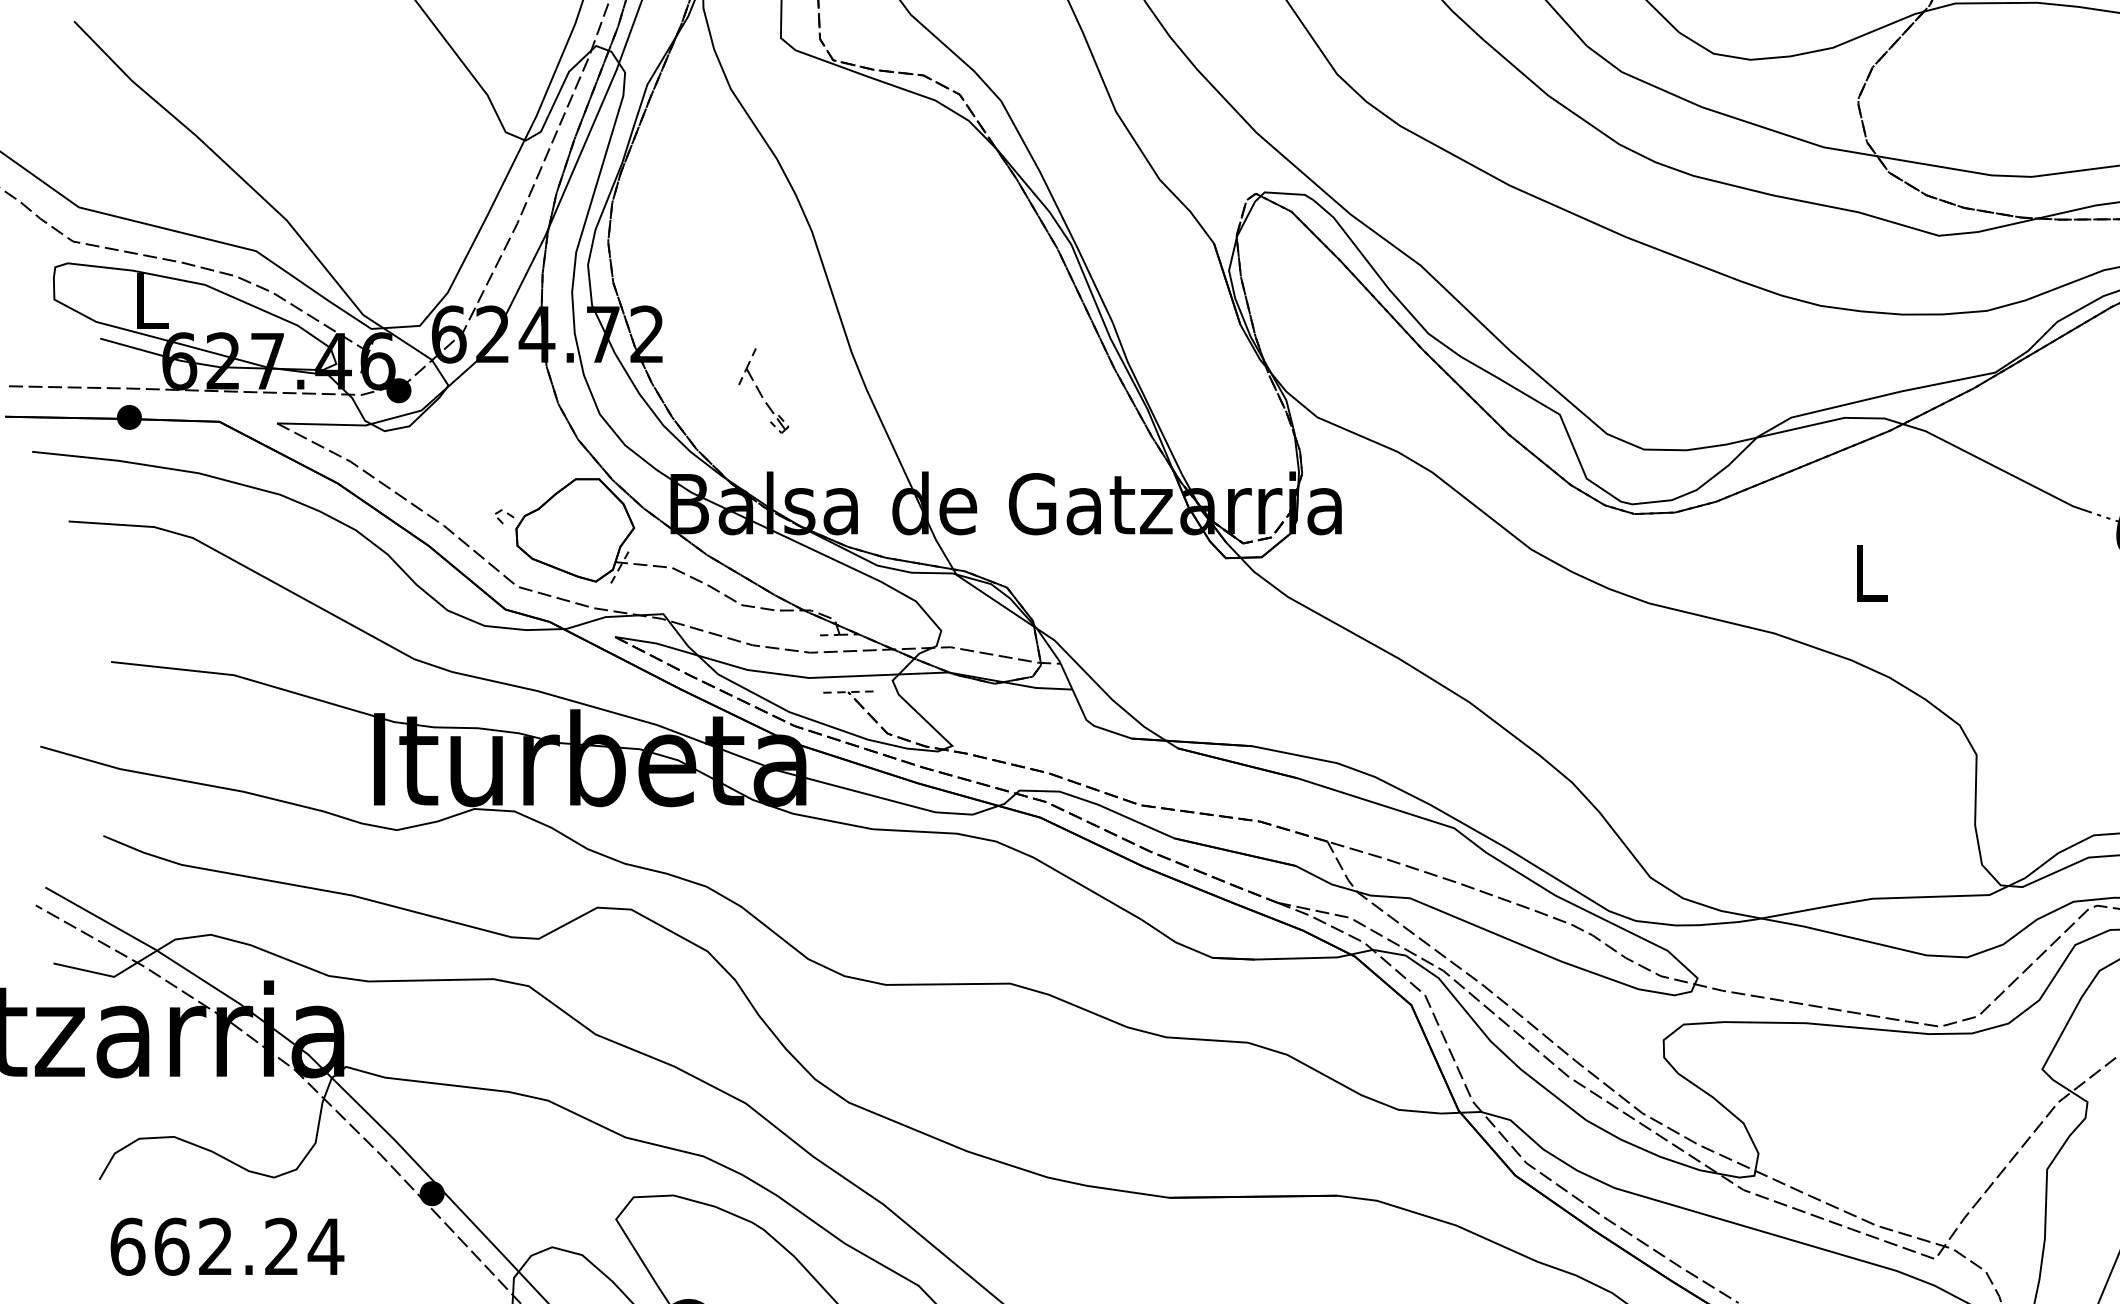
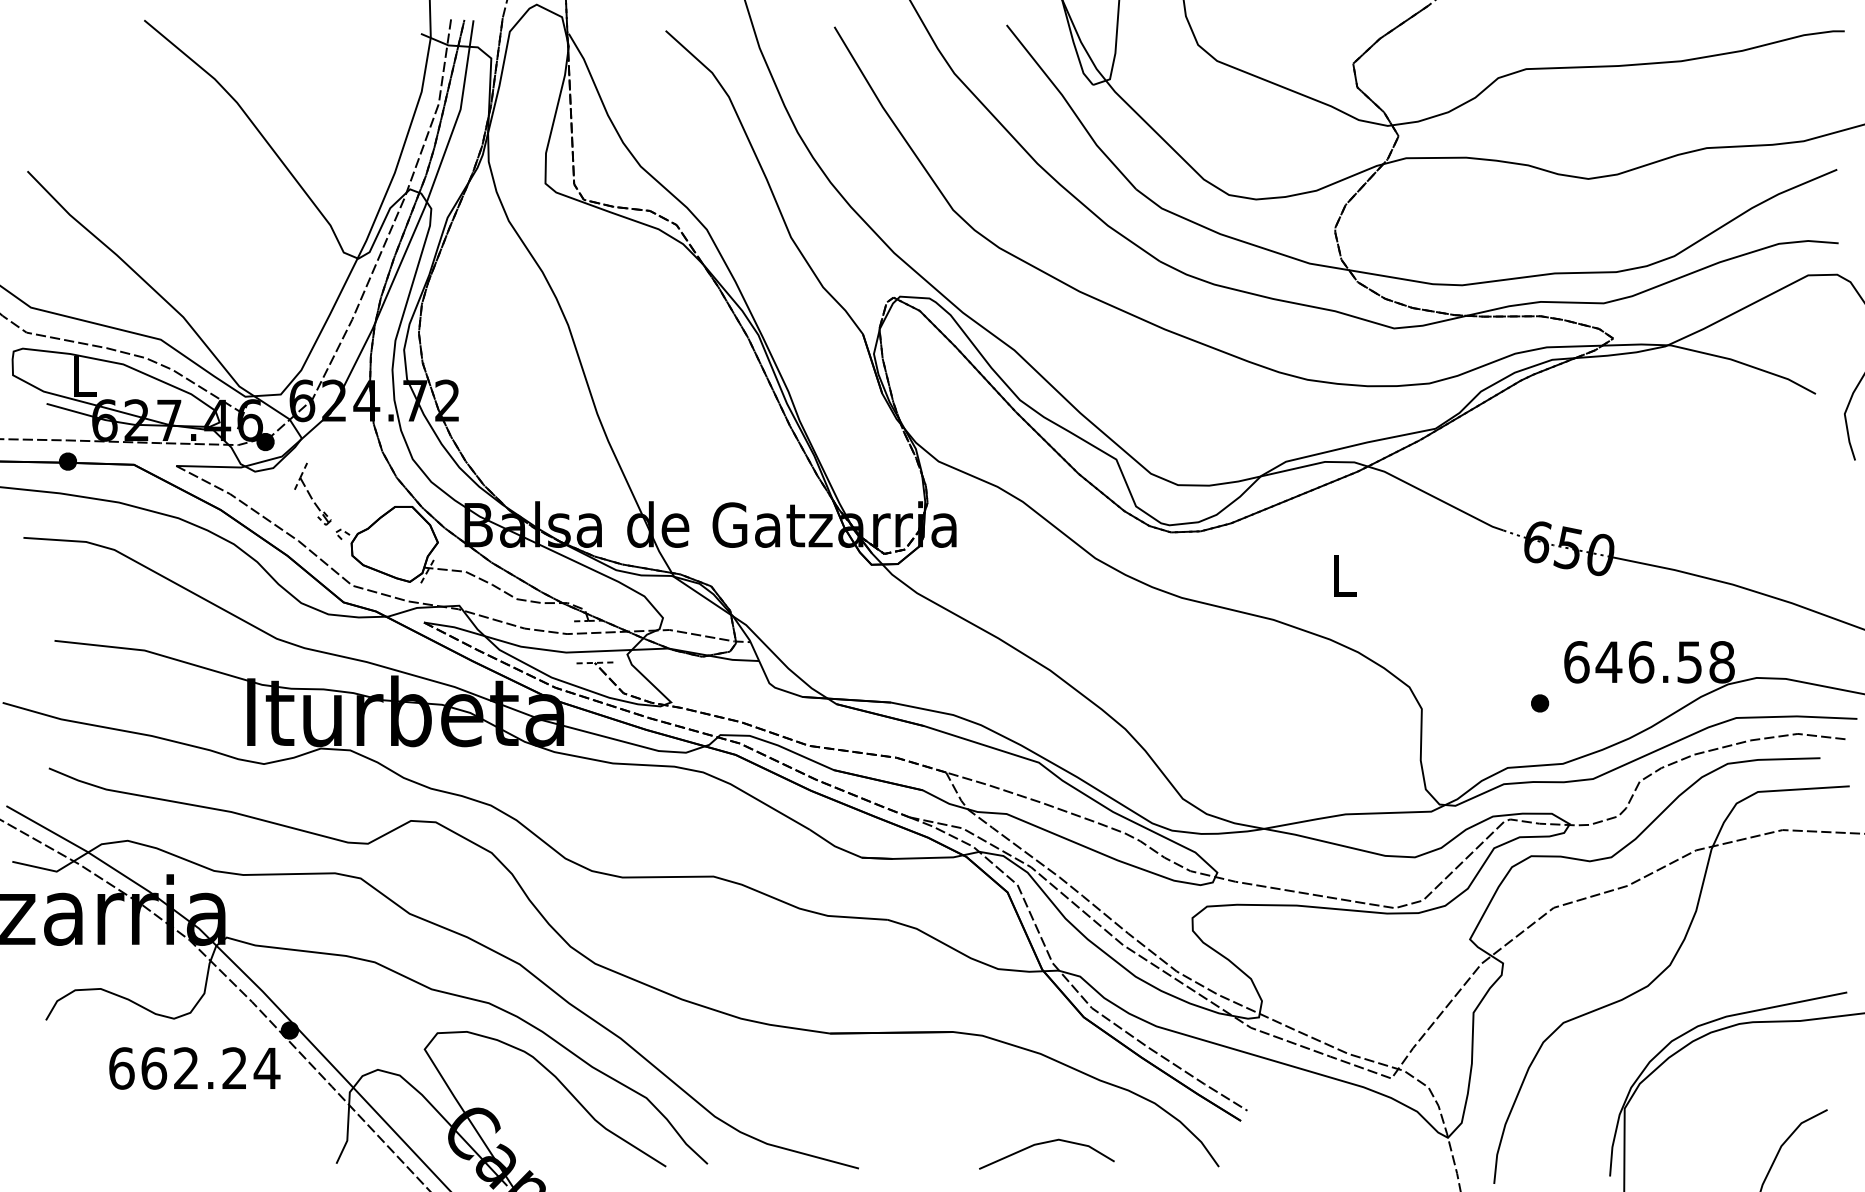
part: (763, 390) -> (312, 493), moved
text: (226, 1246) -> (194, 1068), moved

